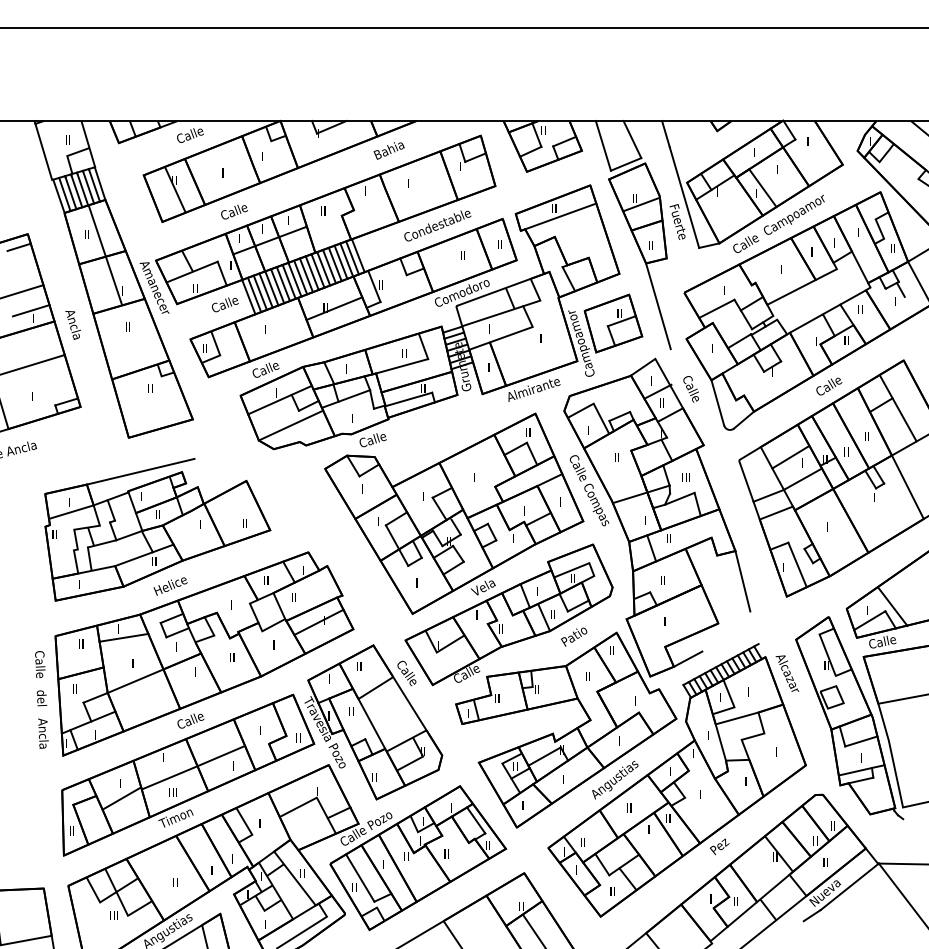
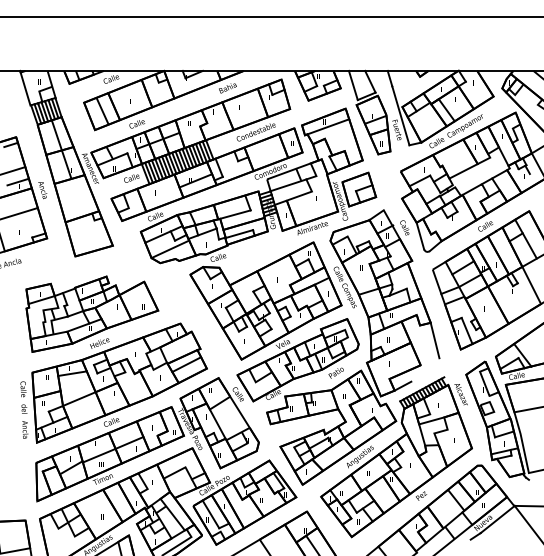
line: (658, 306) -> (385, 179), removed
line: (139, 470) -> (81, 275), removed

